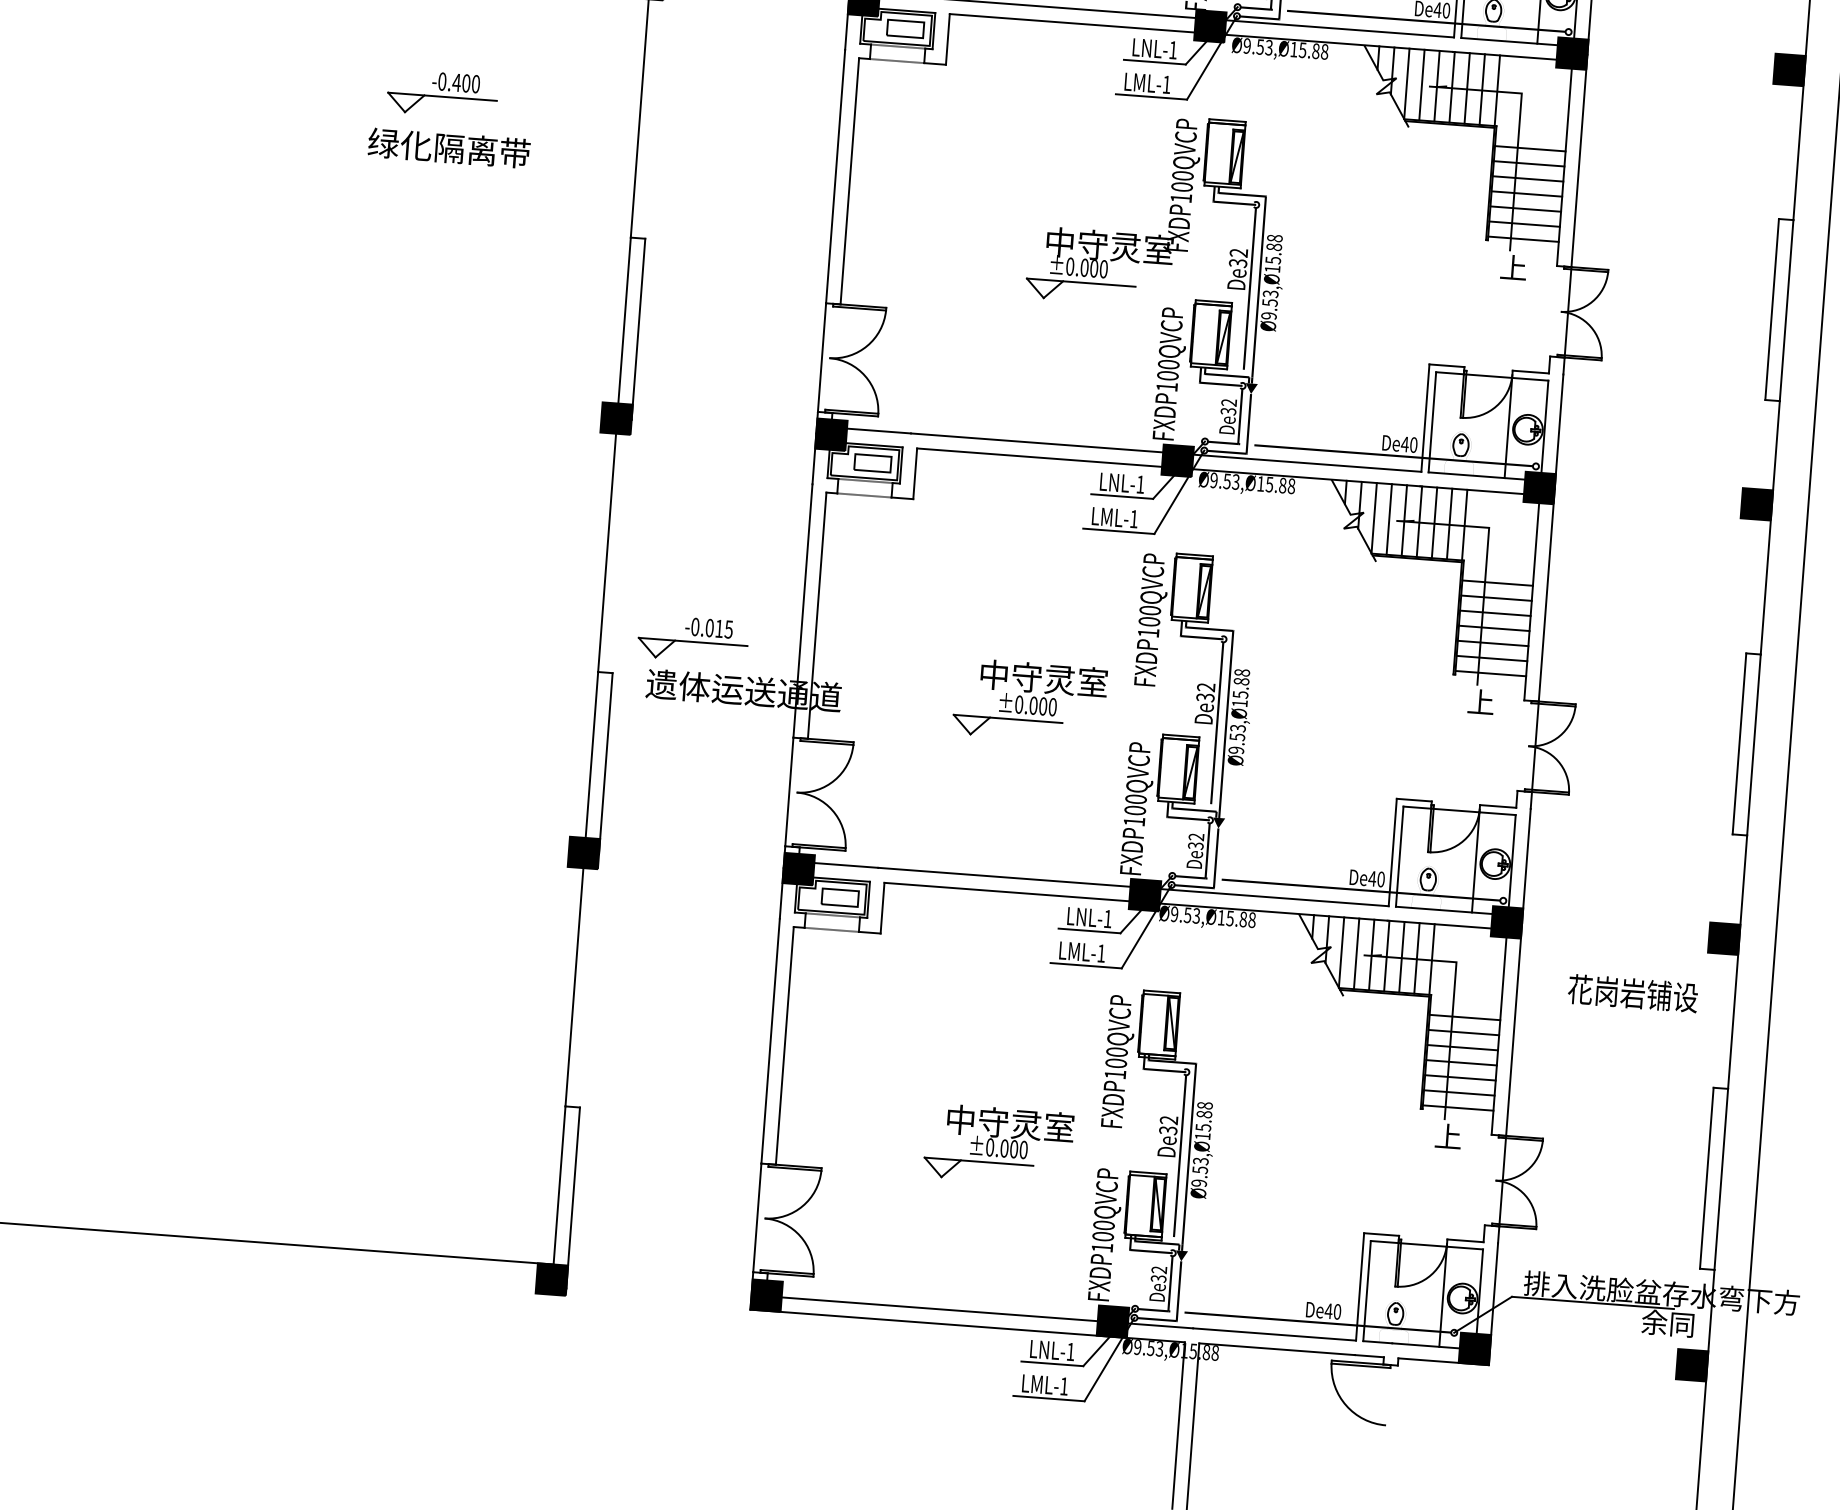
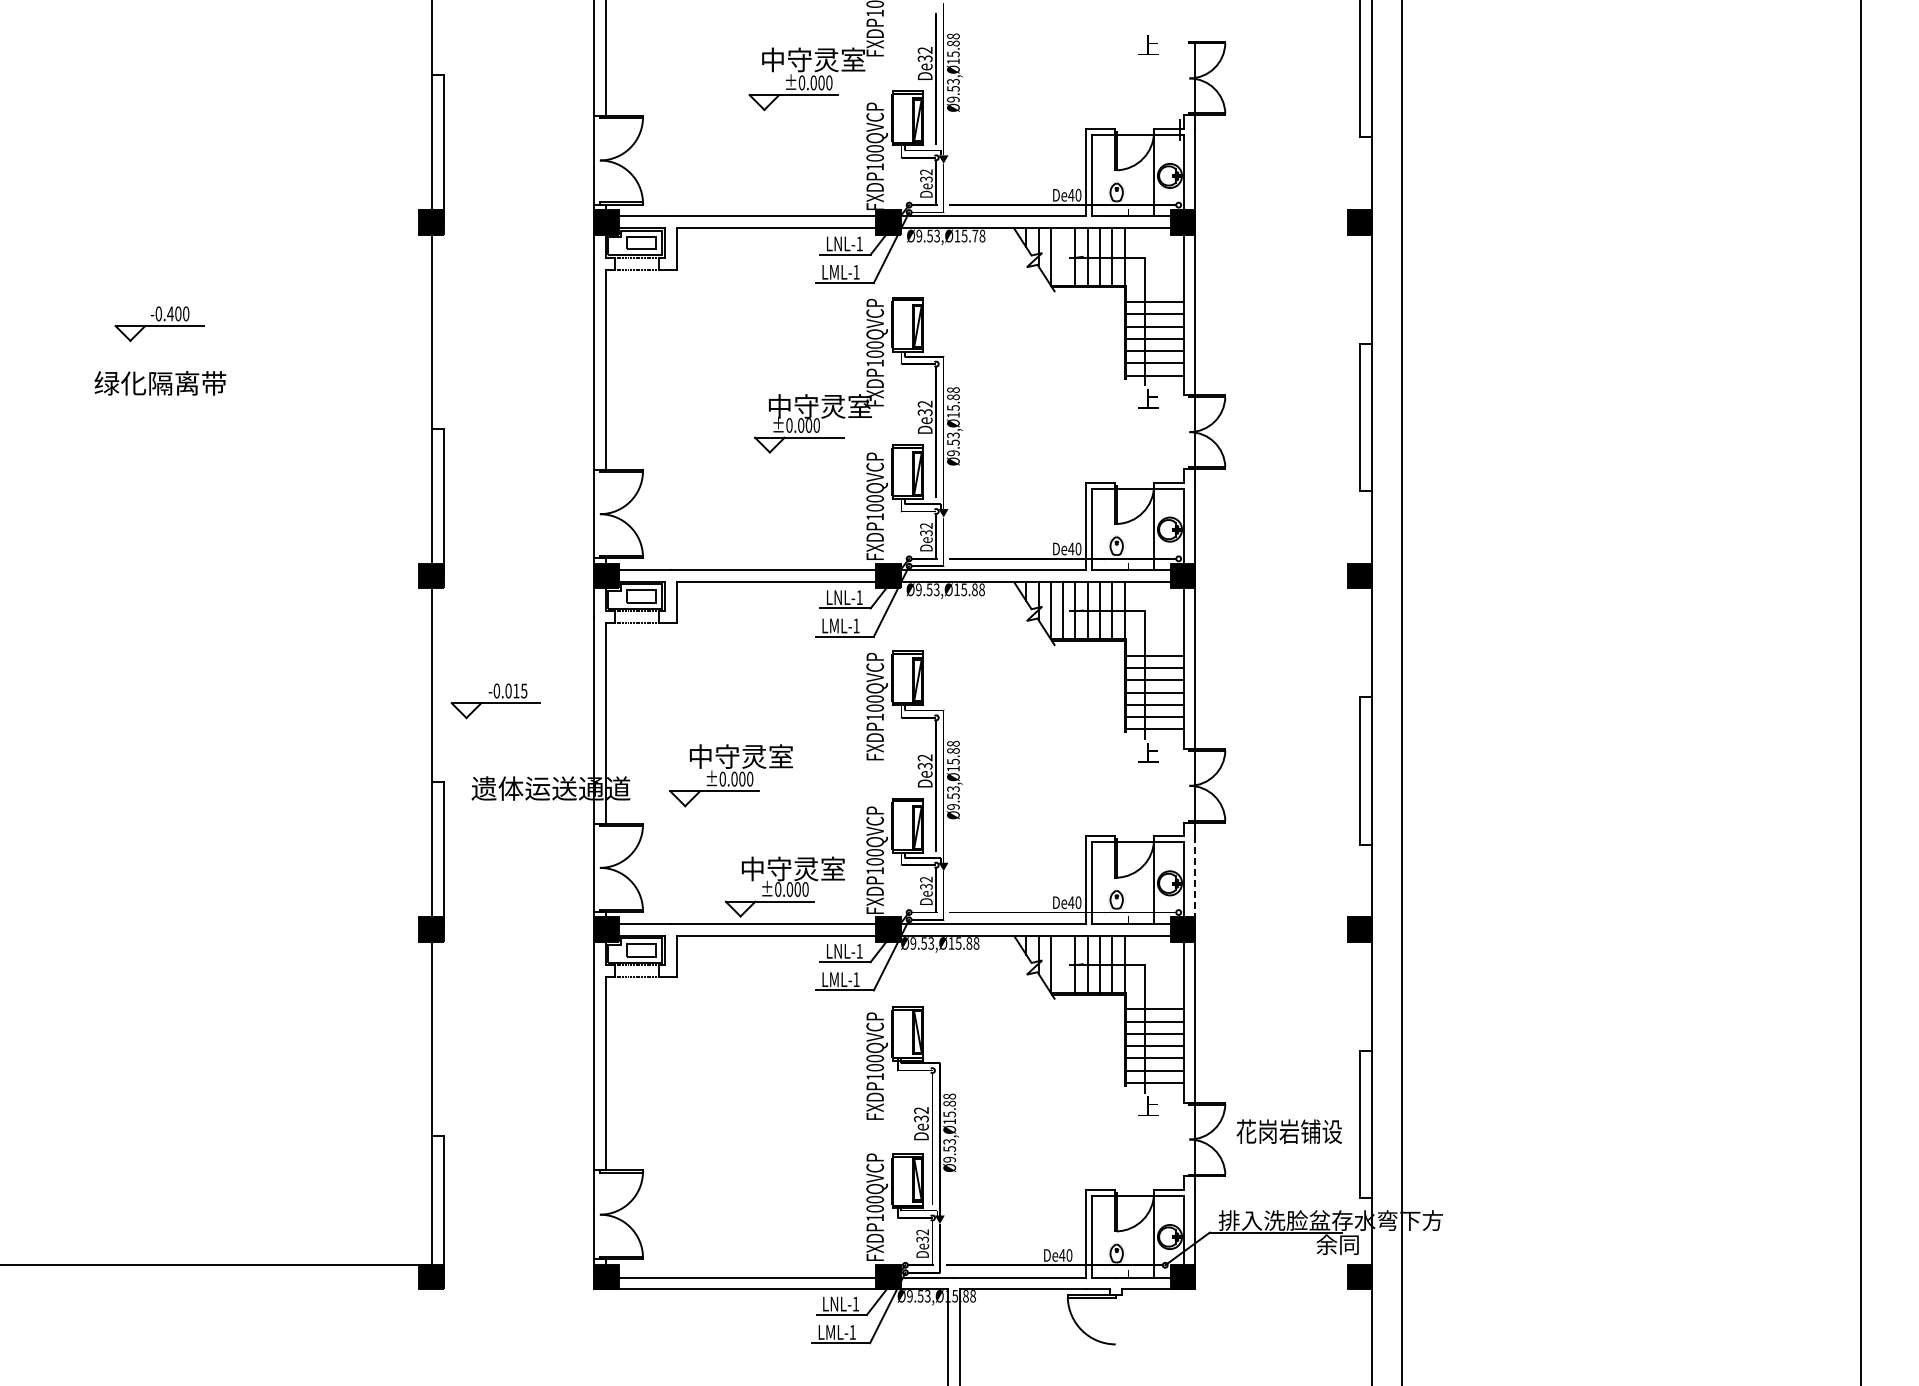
text: (1316, 50) -> (975, 235), Ø9.53,Ø15.88 -> Ø9.53,Ø15.78
line: (1422, 84) -> (1063, 256), removed
part: (442, 93) -> (159, 323), moved
text: (449, 148) -> (160, 383), moved
part: (692, 639) -> (495, 701), moved
part: (1029, 700) -> (730, 775), moved
line: (1526, 866) -> (1195, 883), solid -> dashed
line: (1357, 954) -> (1063, 964), removed
text: (1631, 993) -> (1288, 1131), moved
part: (998, 1144) -> (784, 886), moved

